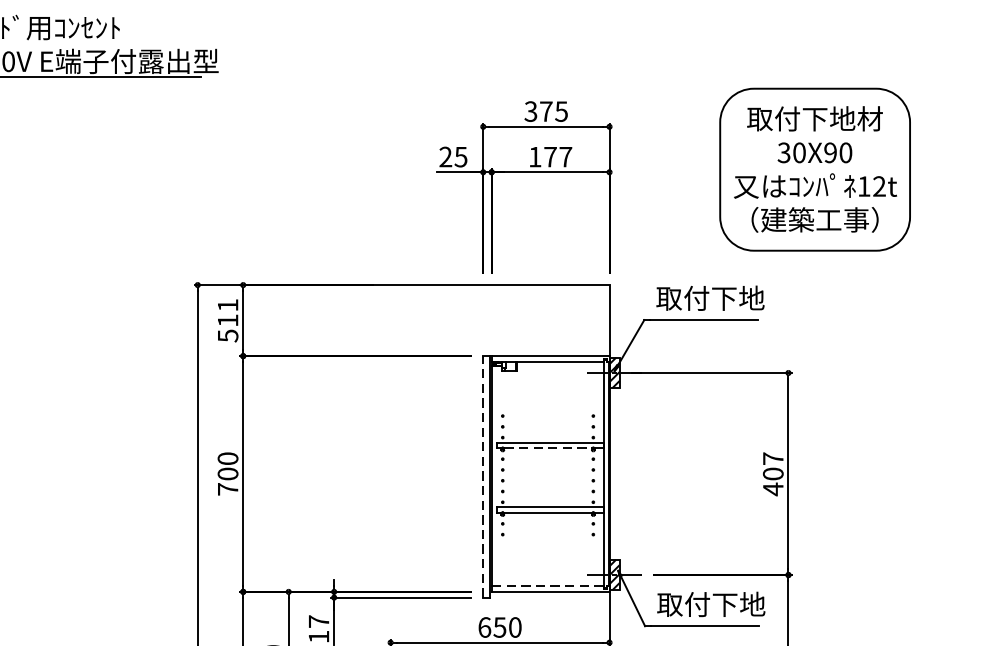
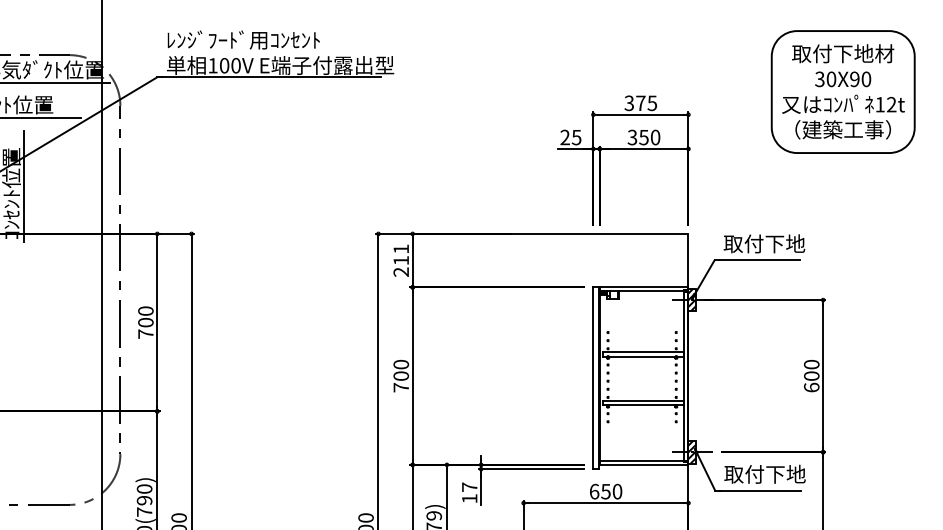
text: (549, 157) -> (643, 137), 177 -> 350
part: (814, 168) -> (842, 91), moved
text: (228, 336) -> (401, 272), 511 -> 211
line: (548, 447) -> (642, 356), dashed -> solid
text: (772, 473) -> (811, 375), 407 -> 600
line: (483, 477) -> (593, 378), dashed -> solid
line: (548, 586) -> (642, 460), dashed -> solid

